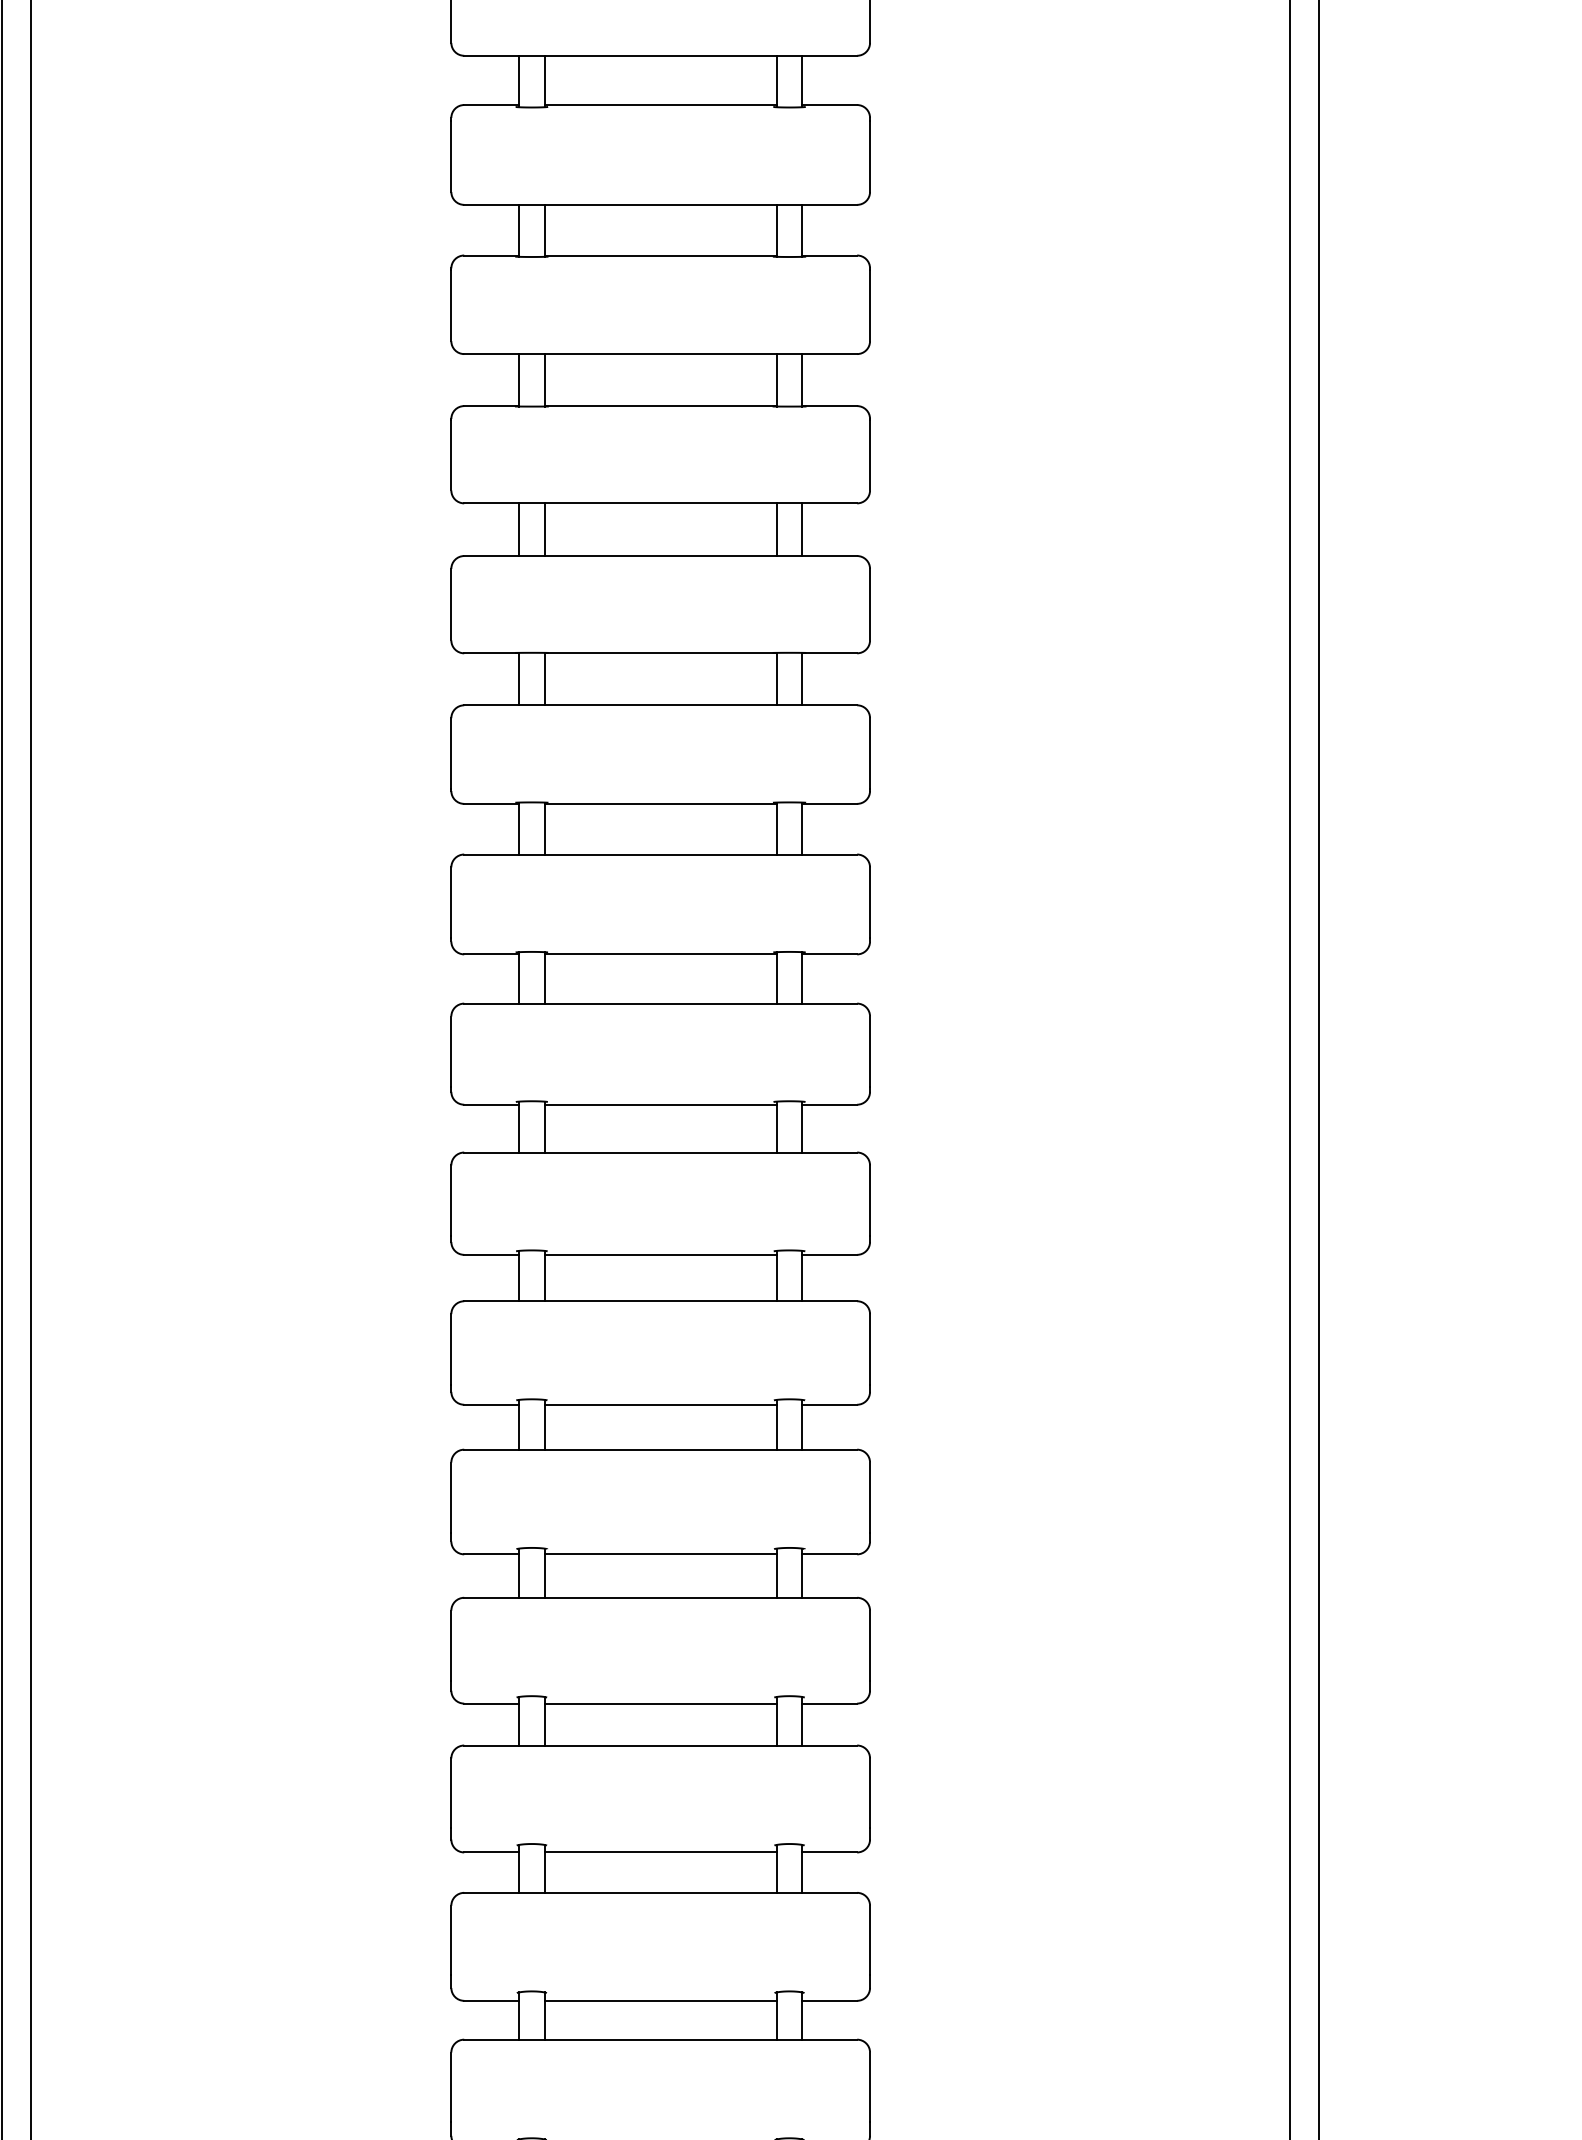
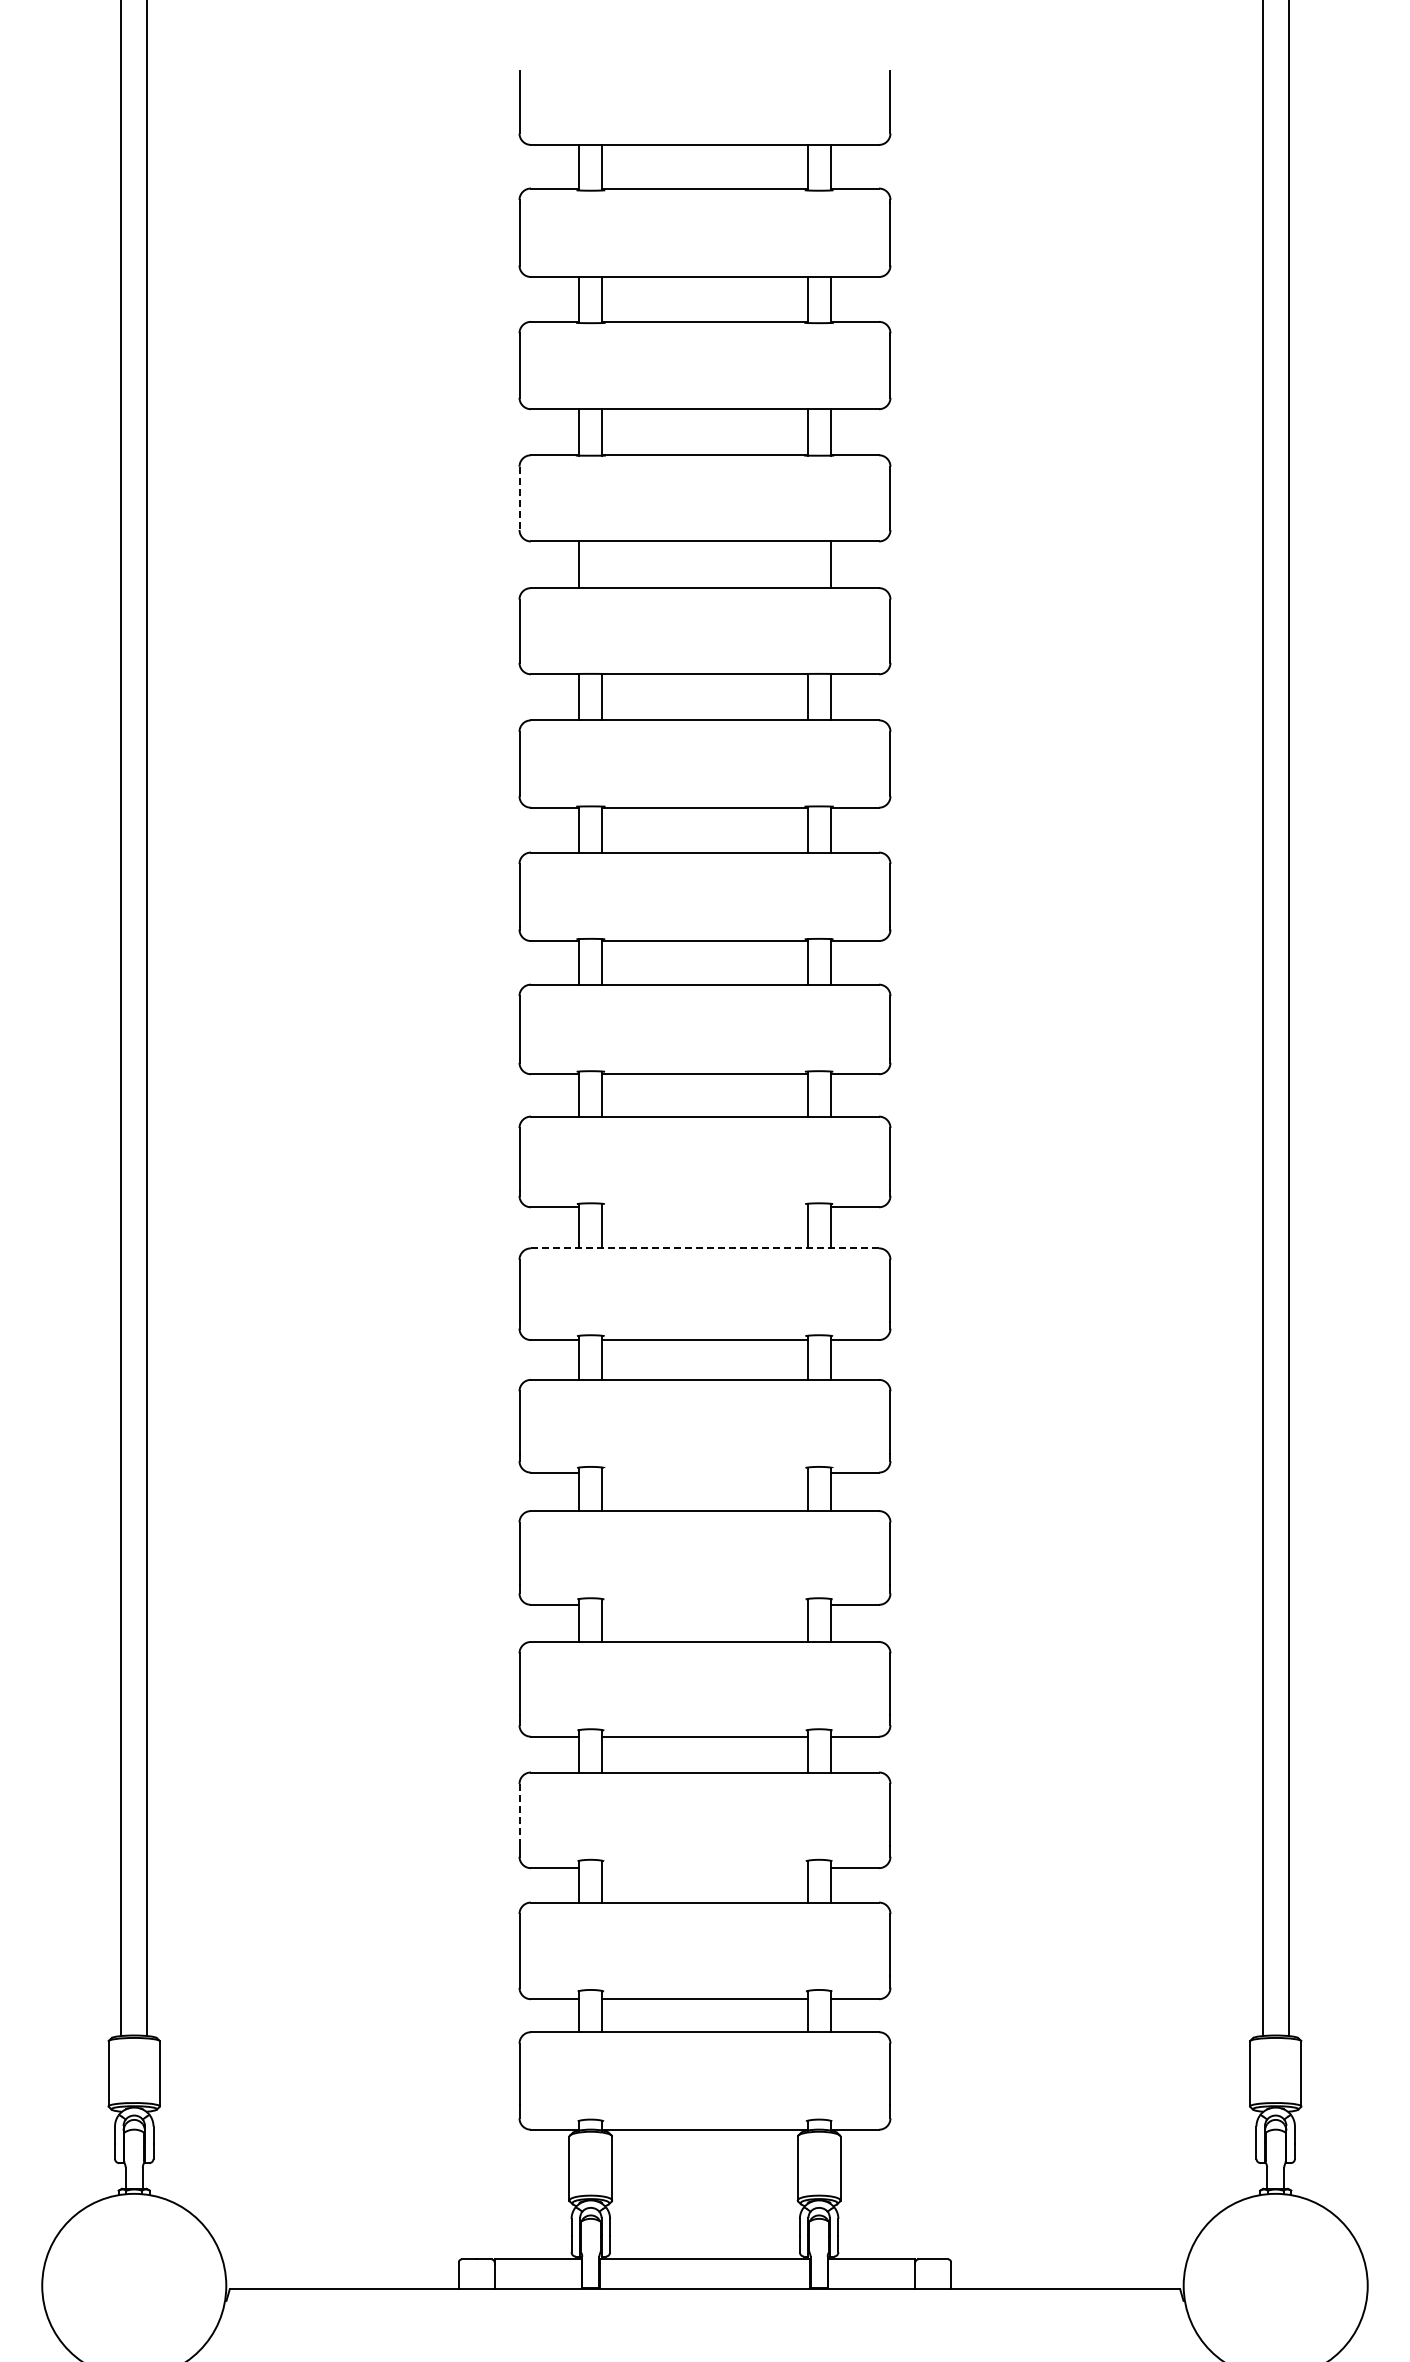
line: (451, 456) -> (519, 499), solid -> dashed
line: (545, 529) -> (602, 564), removed
line: (776, 529) -> (807, 564), removed
line: (660, 1255) -> (704, 1207), removed
line: (660, 1301) -> (704, 1248), solid -> dashed
line: (660, 1554) -> (704, 1472), removed
line: (660, 1703) -> (704, 1604), removed
line: (451, 1940) -> (519, 1814), solid -> dashed
line: (660, 2001) -> (704, 1868), removed

